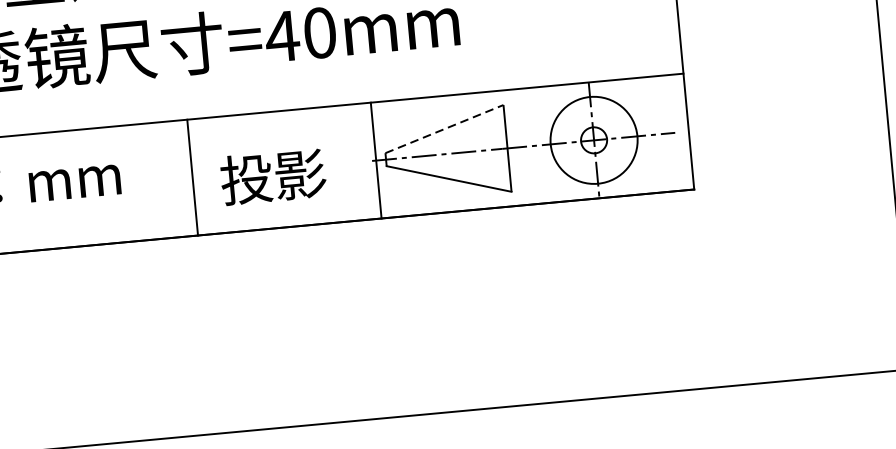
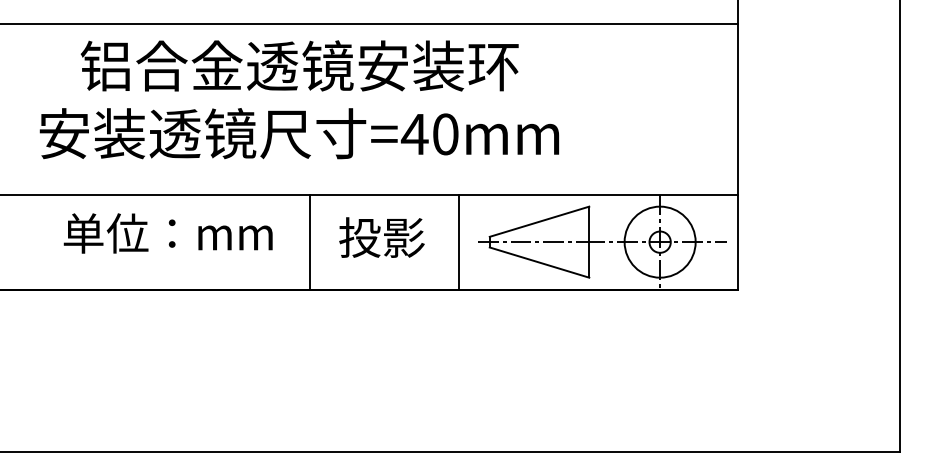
line: (444, 128) -> (539, 221), dashed -> solid
line: (375, 159) -> (458, 241), moved
line: (192, 176) -> (310, 241), moved
text: (272, 176) -> (381, 237), moved

